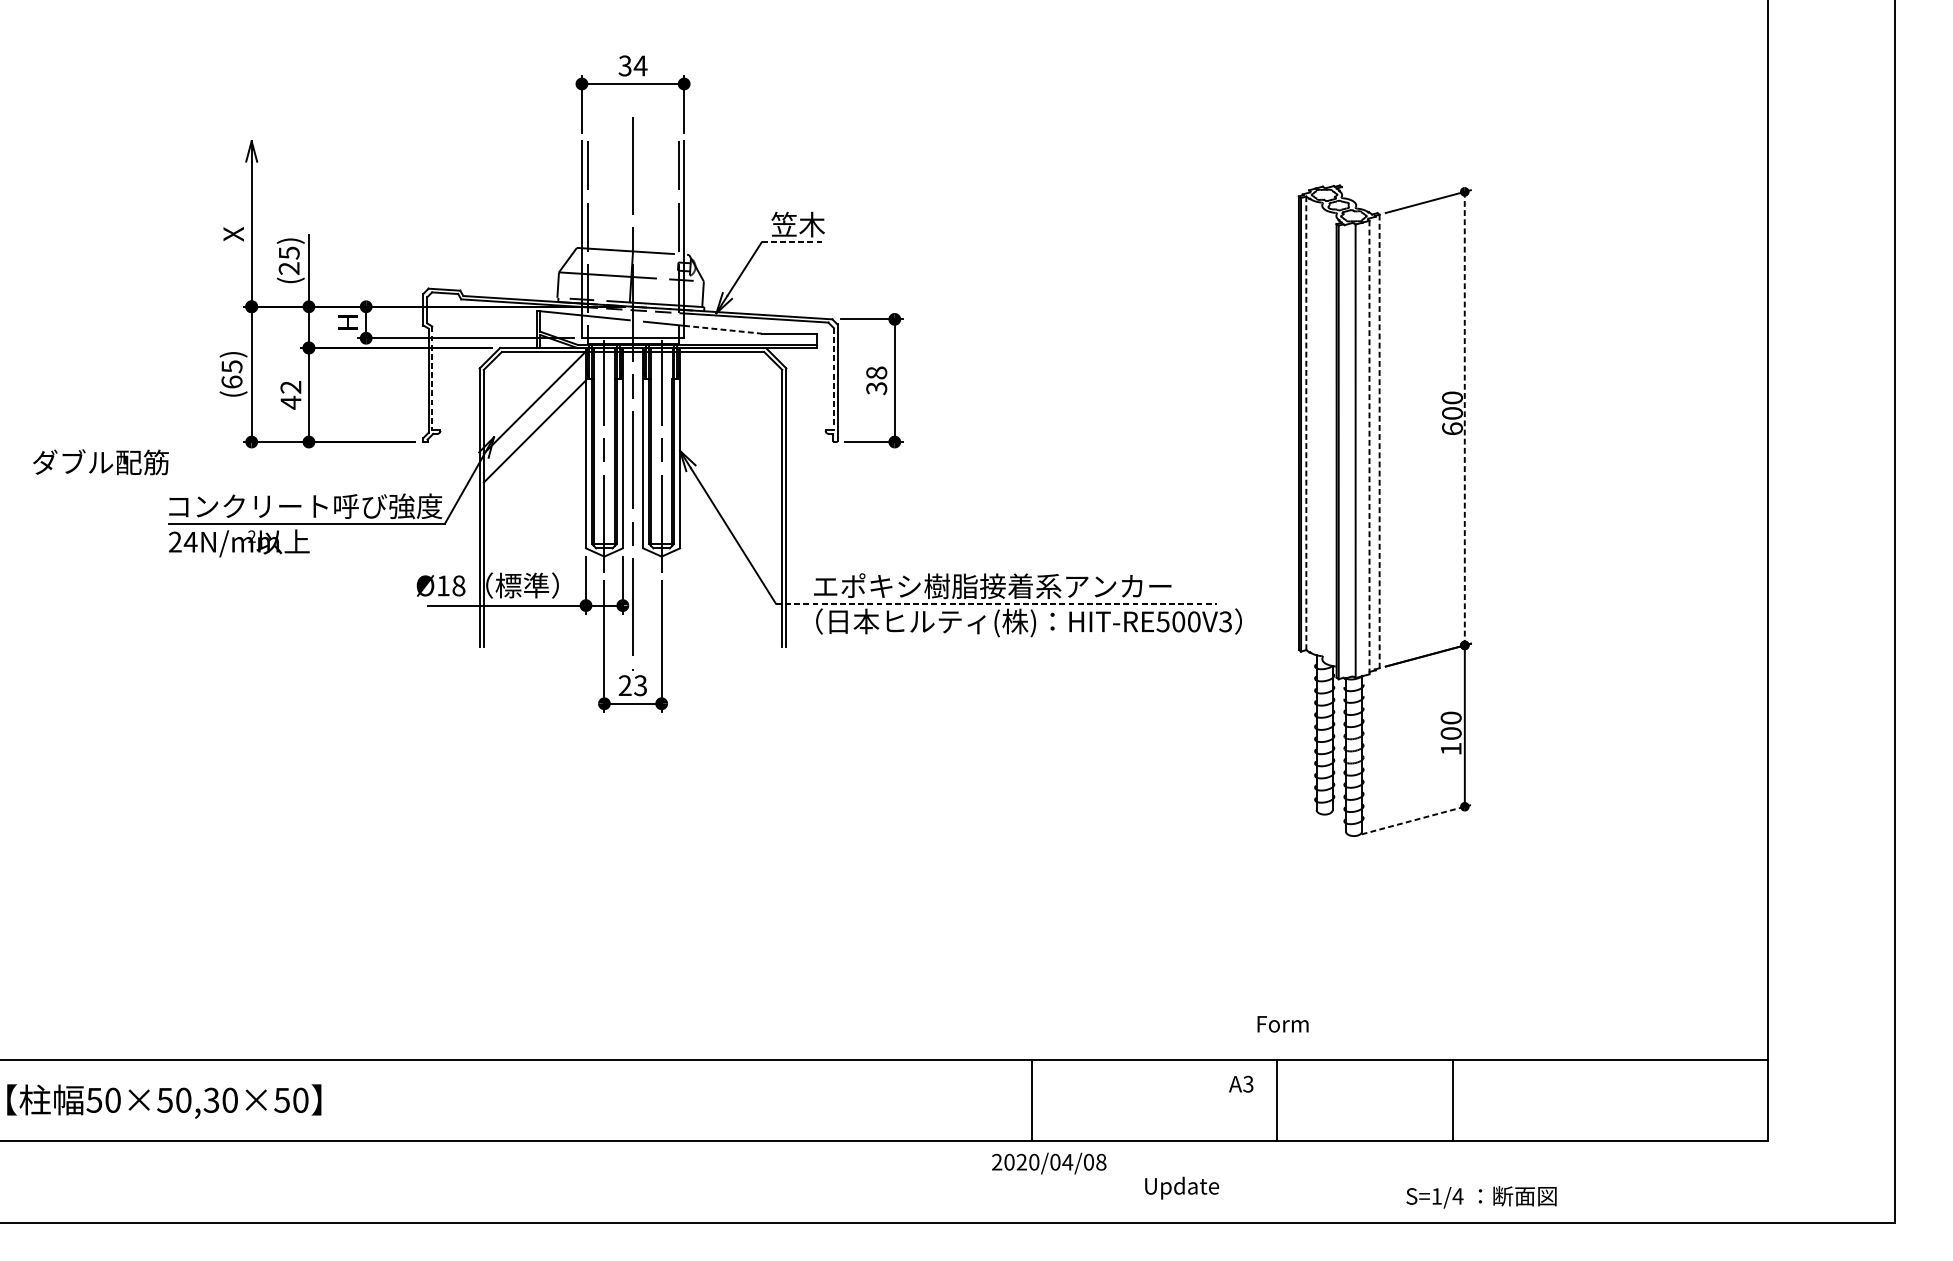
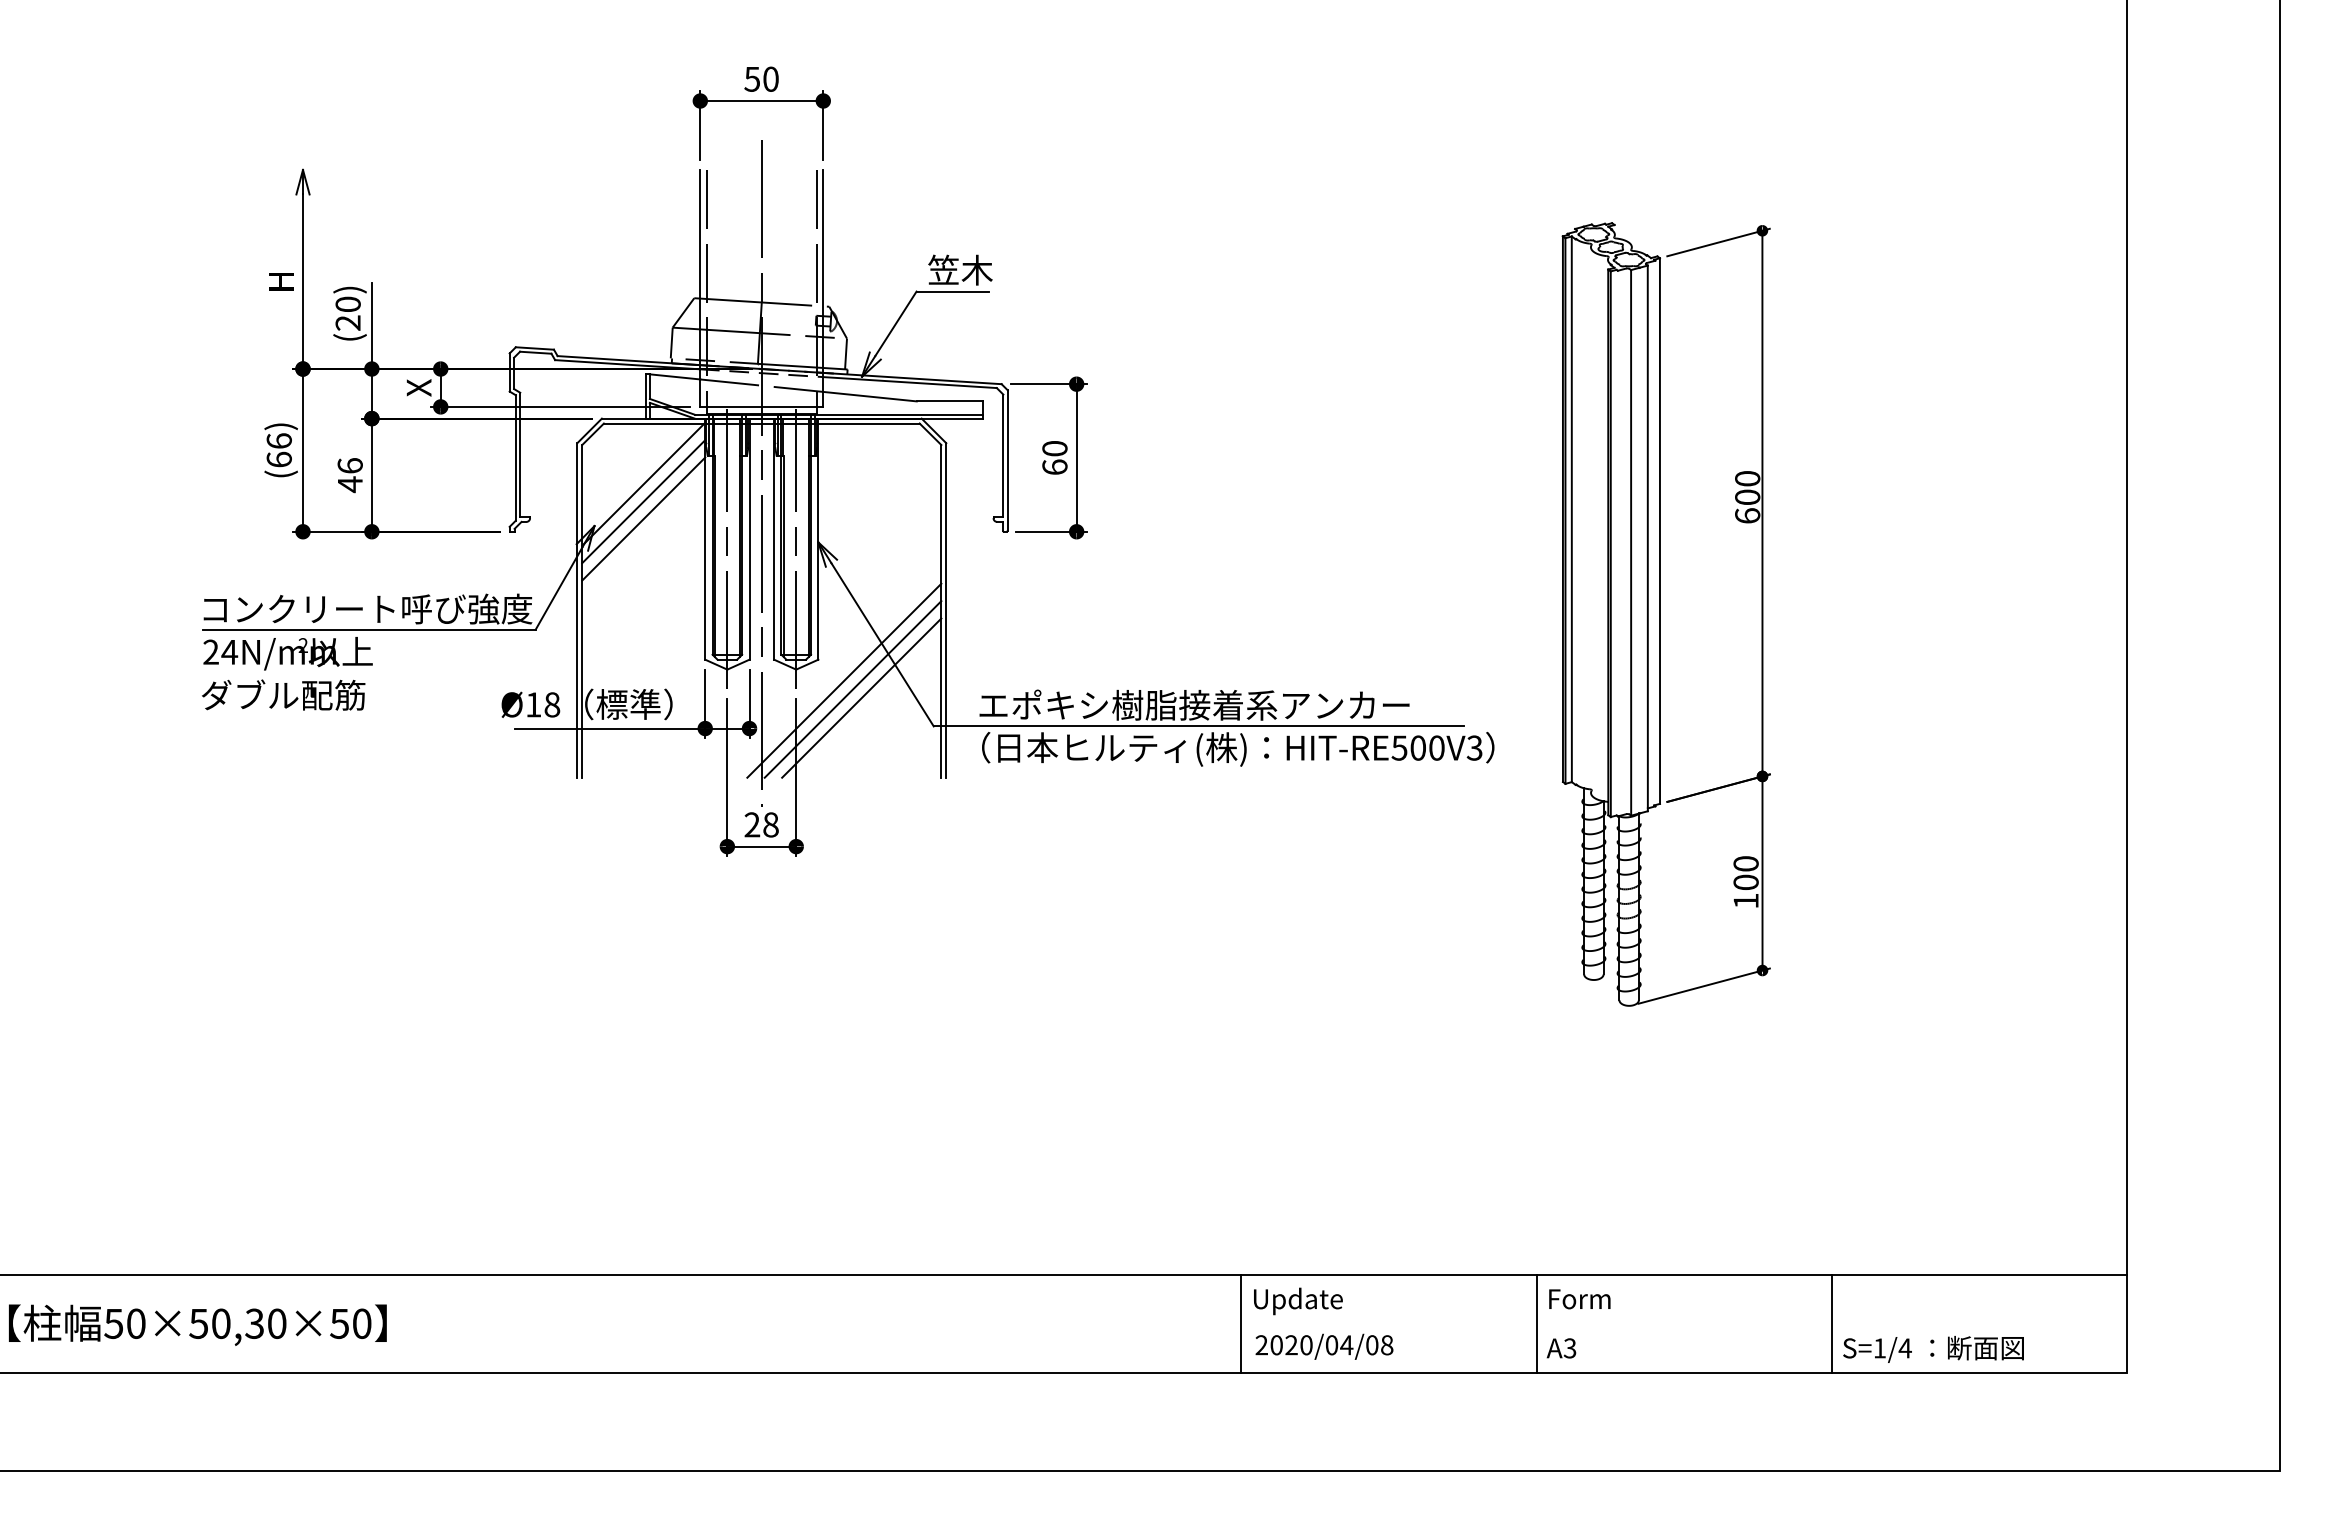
text: (633, 65) -> (762, 78), 34 -> 50
text: (233, 234) -> (281, 281), X -> H
line: (792, 242) -> (953, 291), dashed -> solid
text: (288, 253) -> (347, 304), (25) -> (20)
text: (347, 322) -> (418, 387), H -> X
line: (723, 329) -> (870, 396), dashed -> solid
text: (231, 367) -> (278, 441), (65) -> (66)
line: (432, 378) -> (520, 455), dashed -> solid
line: (833, 379) -> (1003, 456), dashed -> solid
text: (876, 381) -> (1054, 458), 38 -> 60
text: (290, 386) -> (349, 465), 42 -> 46
line: (534, 416) -> (643, 501), added
line: (1464, 418) -> (1762, 503), dashed -> solid
line: (1306, 423) -> (1571, 509), dashed -> solid
line: (1379, 441) -> (1659, 531), dashed -> solid
line: (1369, 447) -> (1647, 538), dashed -> solid
text: (100, 461) -> (283, 694), moved
line: (701, 565) -> (844, 680), added
line: (708, 573) -> (852, 689), added
line: (715, 579) -> (861, 697), added
line: (996, 603) -> (1199, 726), dashed -> solid
text: (640, 685) -> (770, 824), 23 -> 28
line: (1416, 820) -> (1704, 986), dashed -> solid
text: (1282, 1024) -> (1579, 1299), moved
text: (1241, 1084) -> (1561, 1348), moved
line: (1452, 1100) -> (1831, 1323), moved
text: (1049, 1163) -> (1324, 1346), moved
text: (1182, 1188) -> (1298, 1301), moved
text: (1481, 1197) -> (1933, 1349), moved

